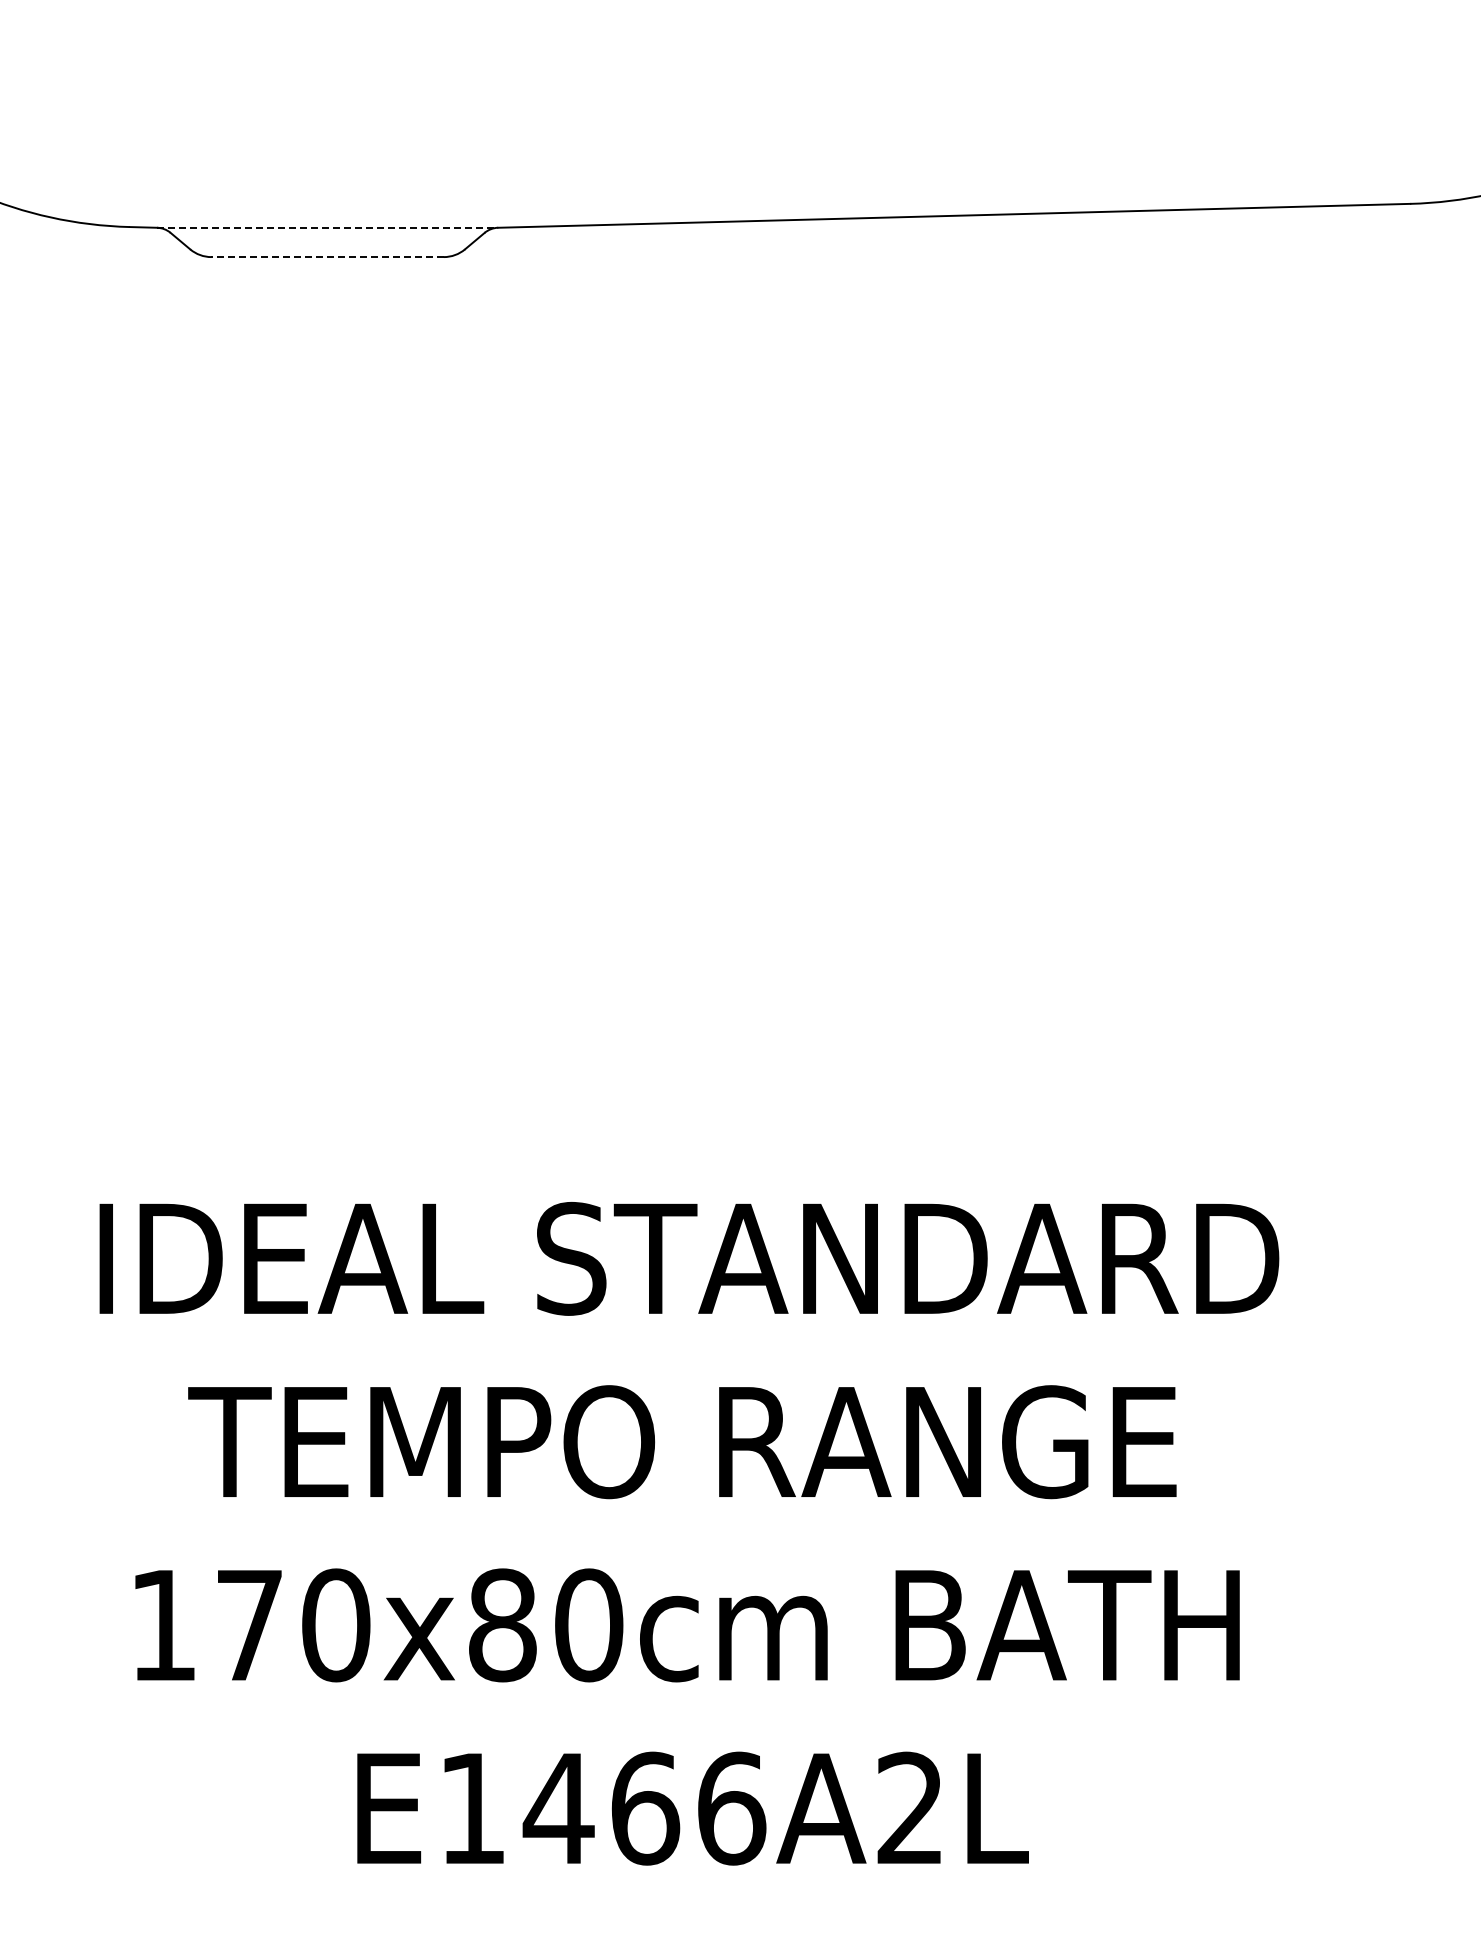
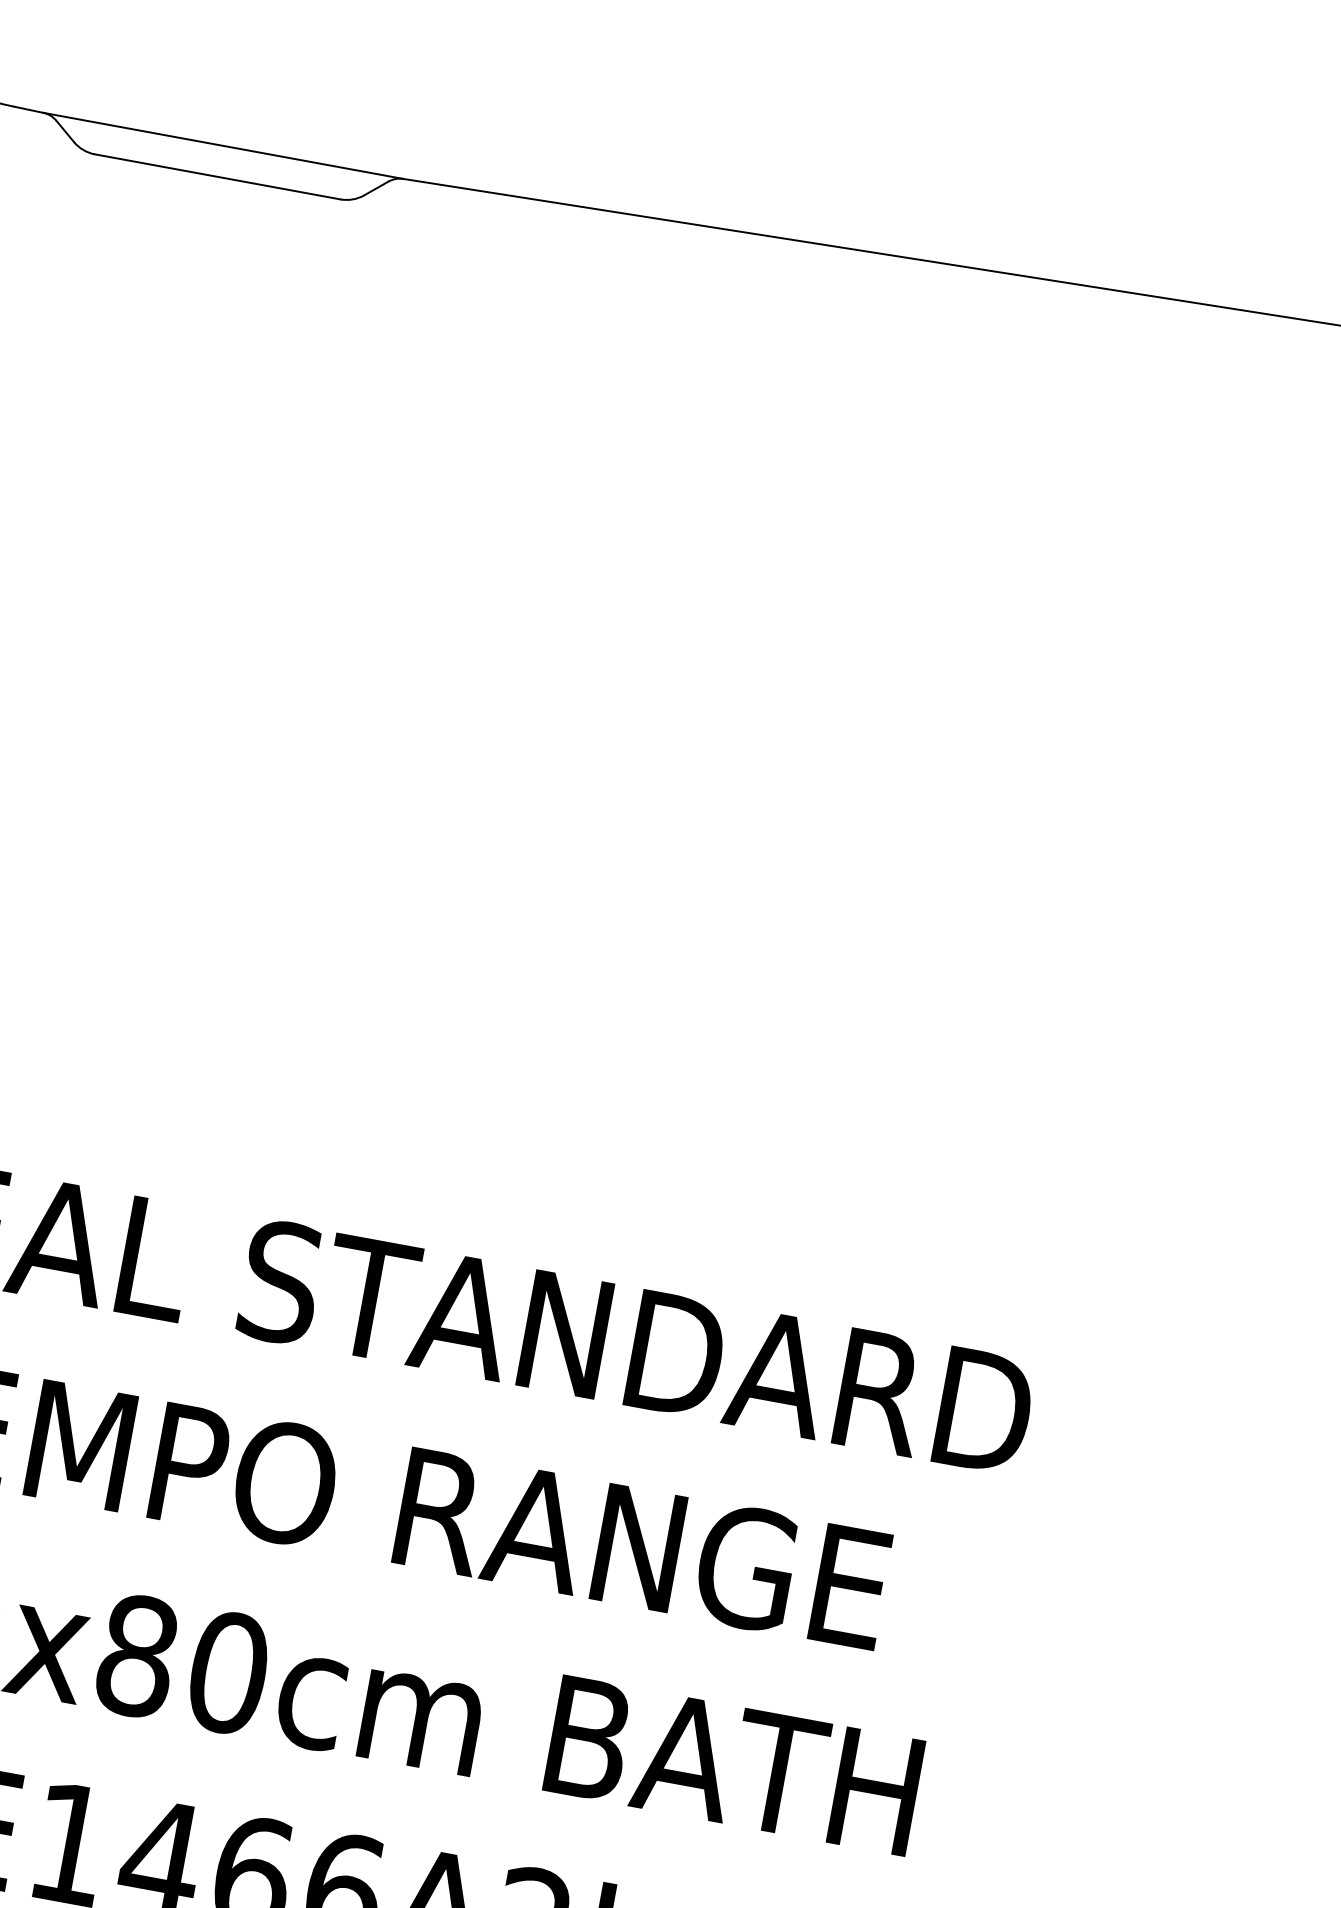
line: (327, 227) -> (223, 145), dashed -> solid
line: (327, 257) -> (217, 177), dashed -> solid

